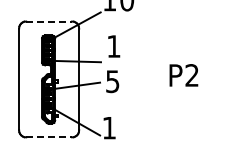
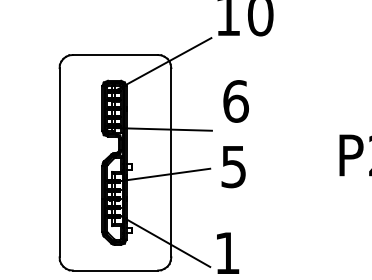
line: (49, 21) -> (116, 54), dashed -> solid
text: (113, 46) -> (235, 101), 1 -> 6
line: (49, 137) -> (116, 270), dashed -> solid

